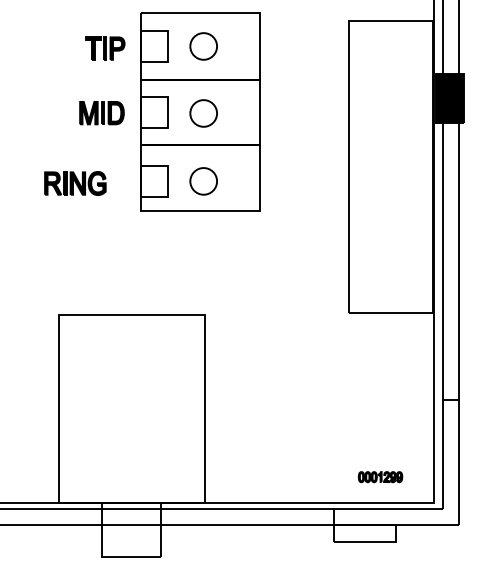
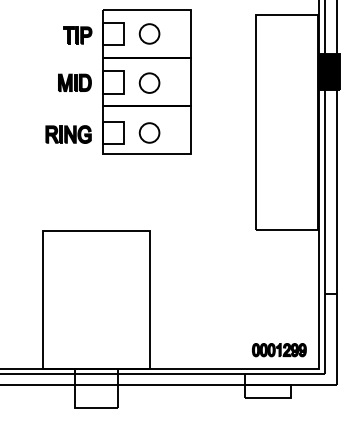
part: (75, 183) -> (68, 134), moved
part: (380, 476) -> (279, 349), size x1.67

